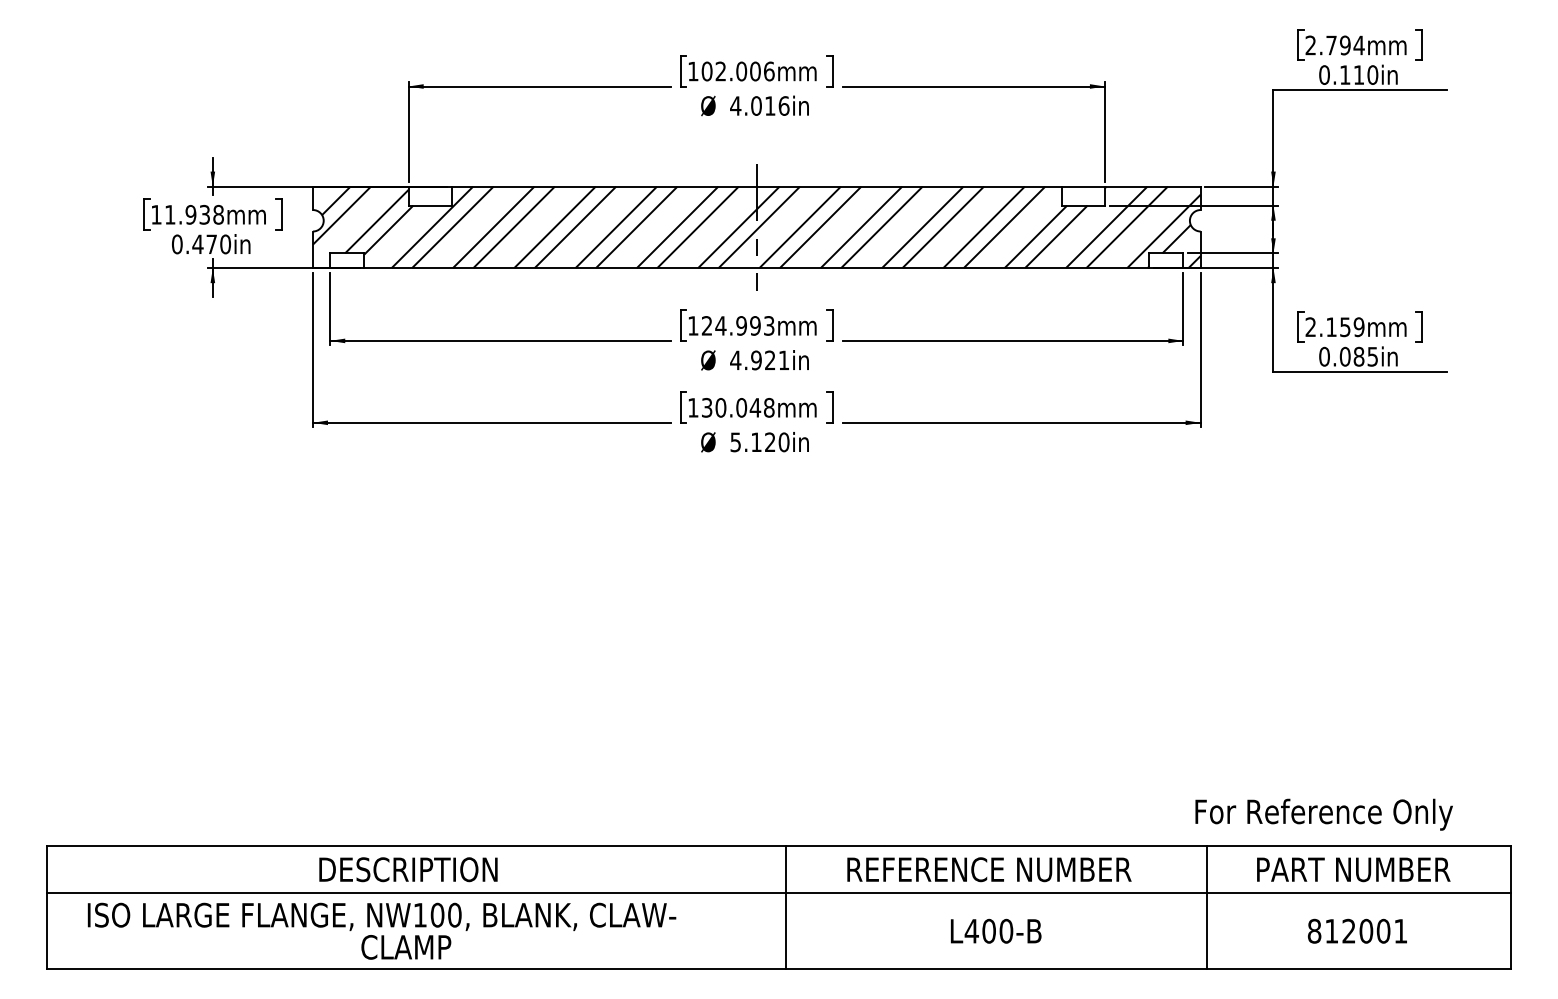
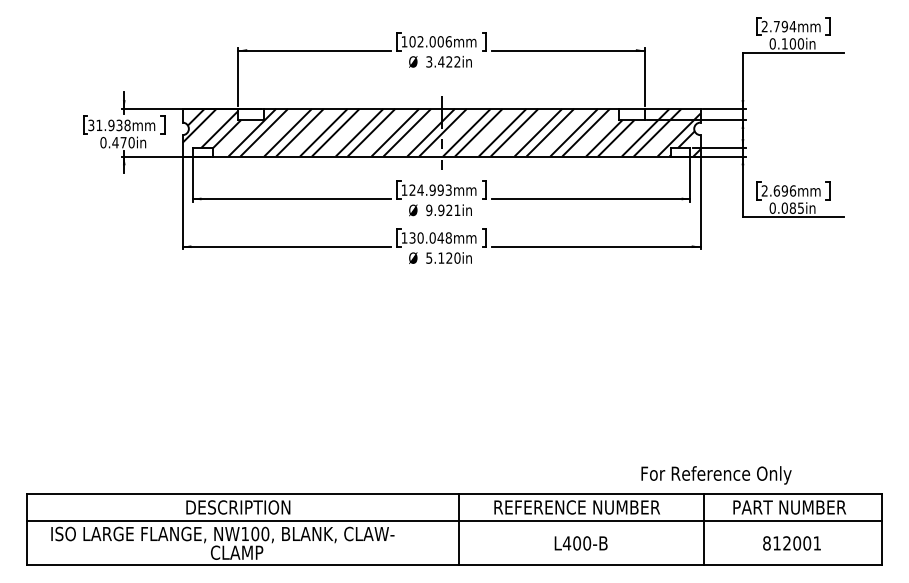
text: (1358, 74) -> (792, 43), 0.110in -> 0.100in
text: (760, 105) -> (443, 61), 4.016in -> 3.422in
text: (156, 214) -> (91, 125), 11.938mm -> 31.938mm
text: (1344, 326) -> (784, 190), 2.159mm -> 2.696mm
text: (736, 360) -> (429, 210), 4.921in -> 9.921in
text: (1324, 814) -> (716, 475), moved

